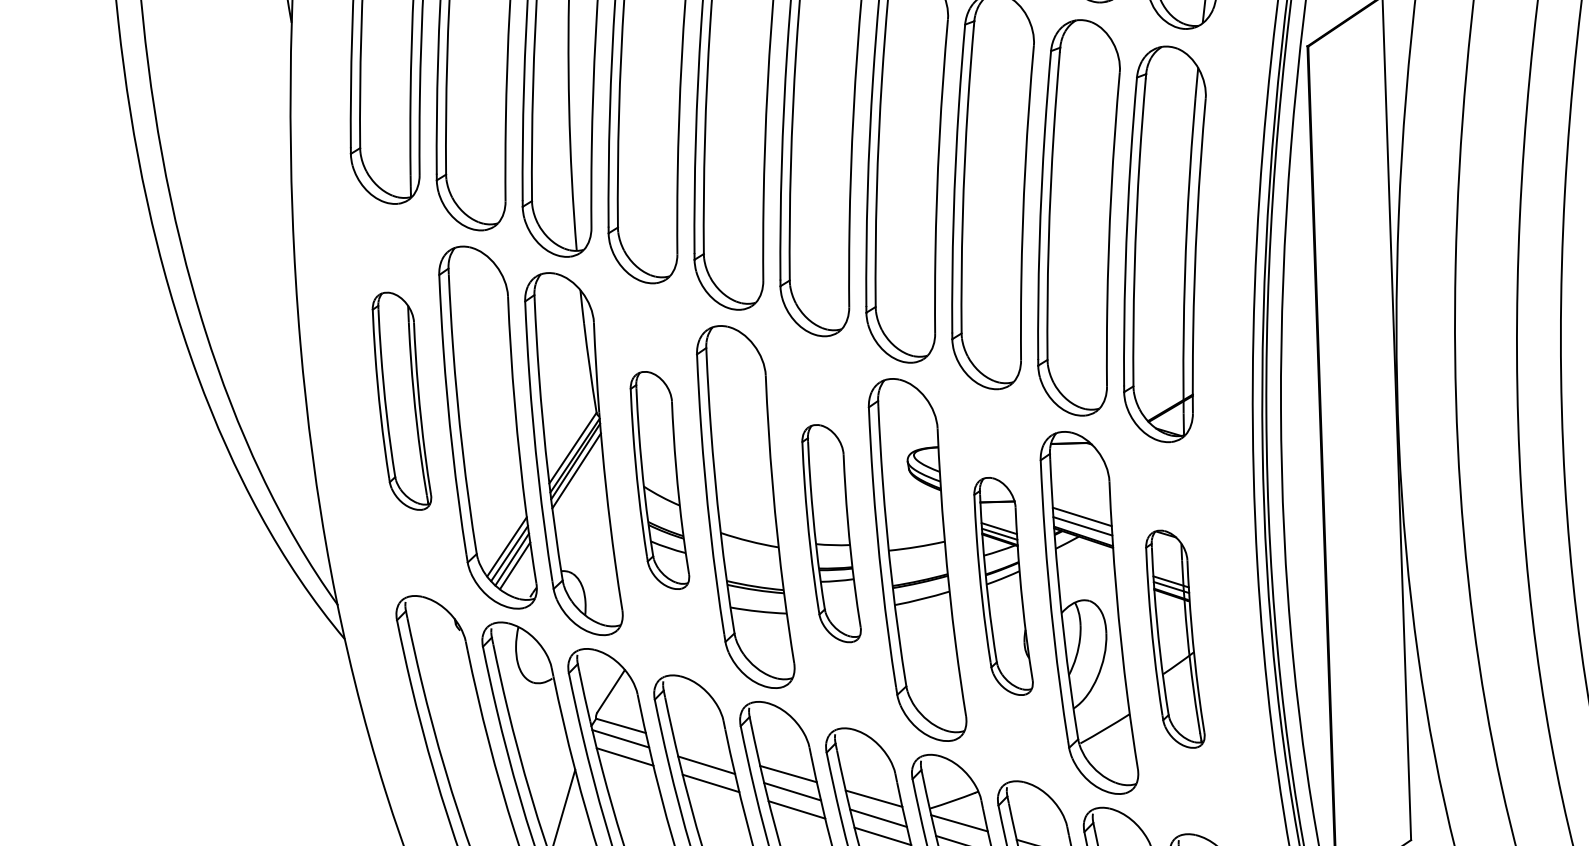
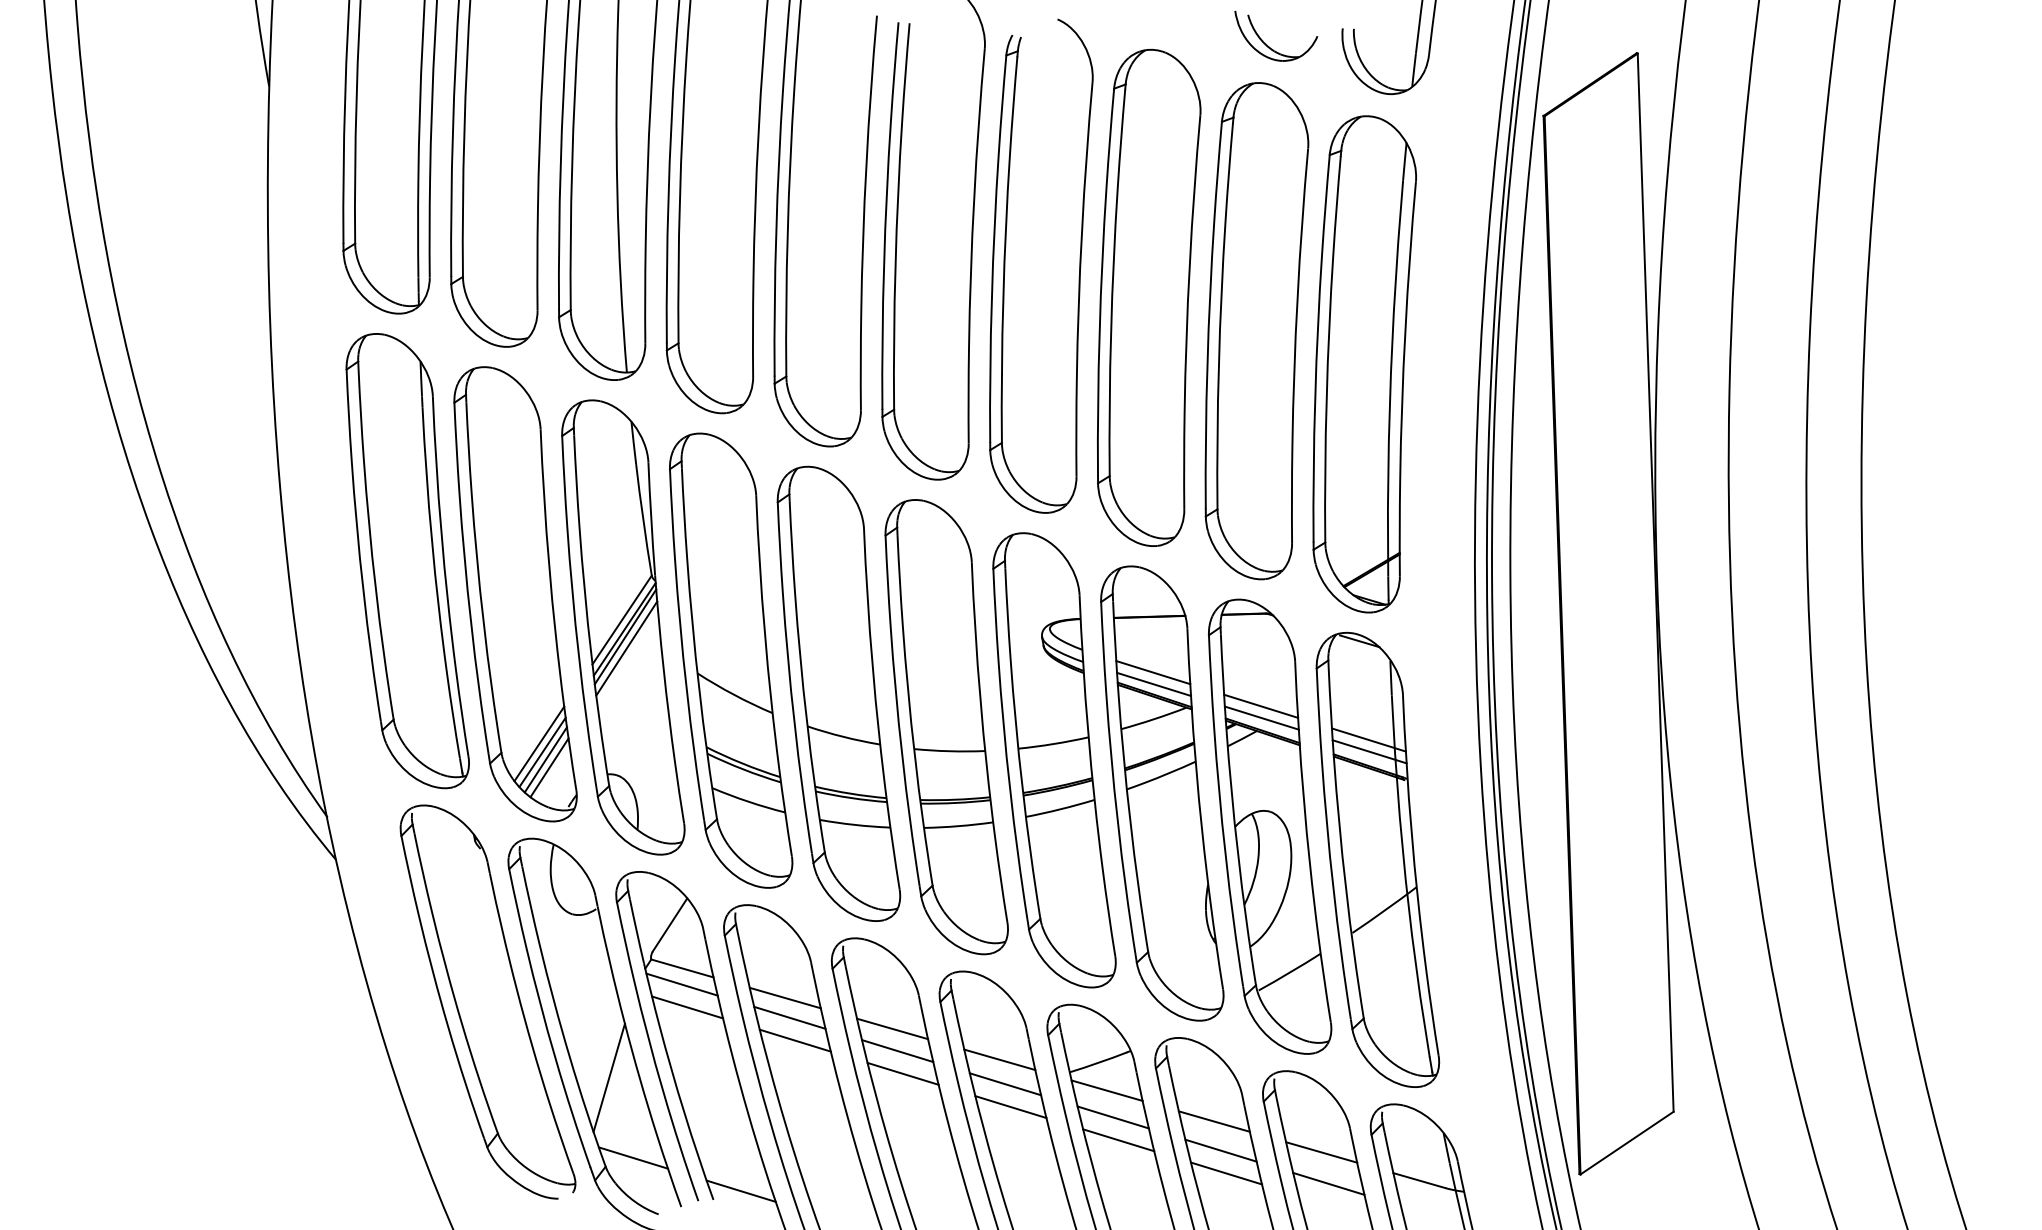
part: (401, 401) -> (407, 561), size x1.67
part: (660, 480) -> (731, 660), size x1.67
part: (831, 533) -> (946, 727), size x1.67
part: (1003, 586) -> (1162, 793), size x1.67
part: (1175, 639) -> (1377, 859), size x1.67
line: (702, 749) -> (784, 997), added

